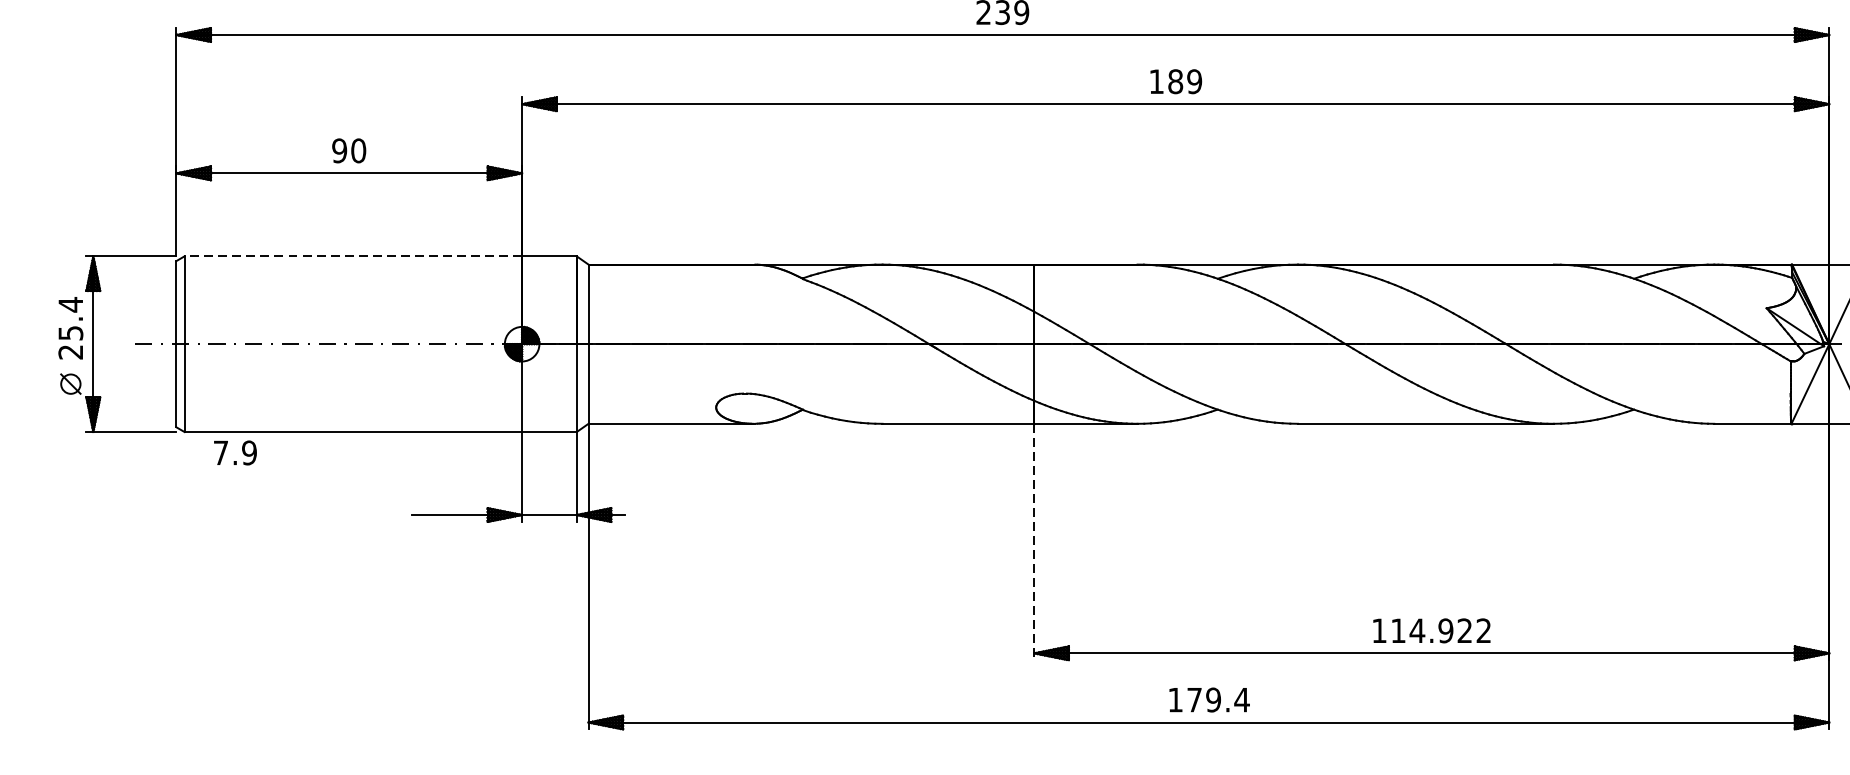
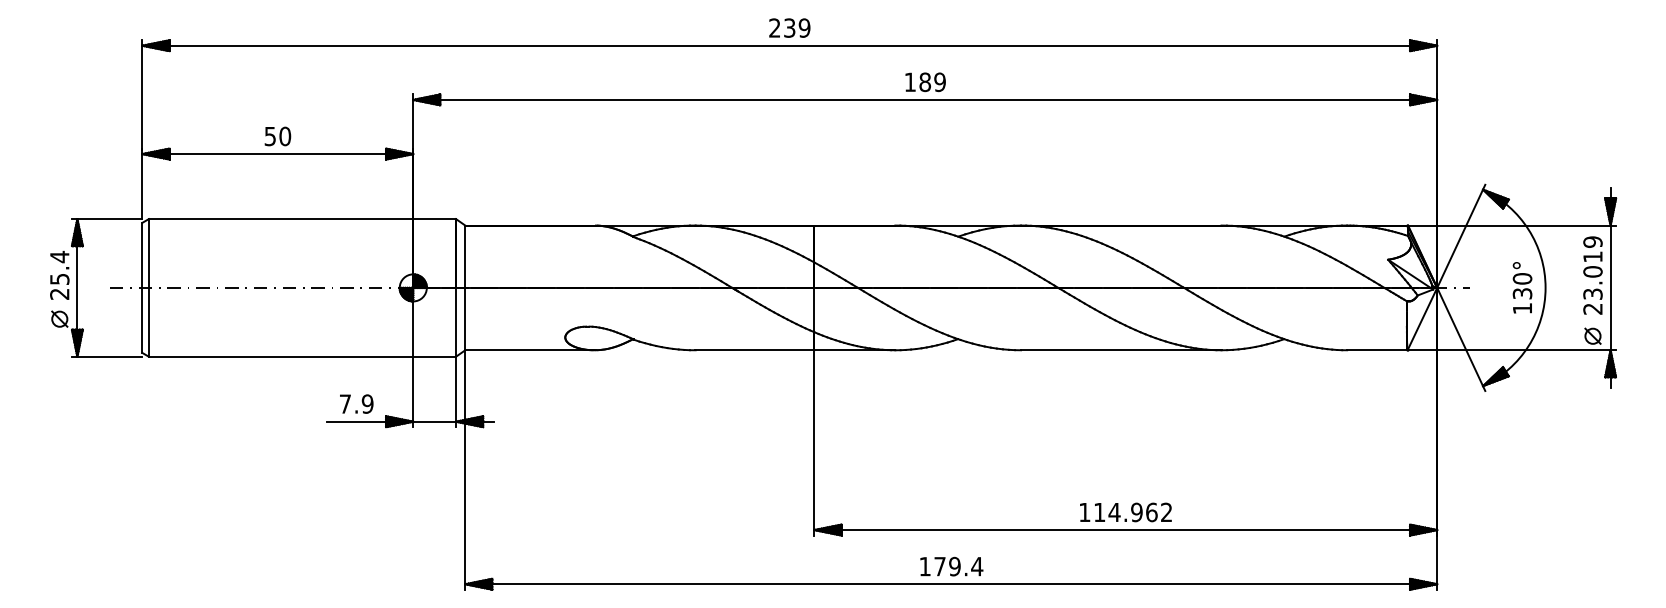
text: (339, 149) -> (270, 135), 90 -> 50
line: (352, 256) -> (280, 219), dashed -> solid
text: (235, 452) -> (356, 403), moved
line: (1034, 541) -> (814, 442), dashed -> solid
text: (1464, 630) -> (1151, 512), 114.922 -> 114.962

